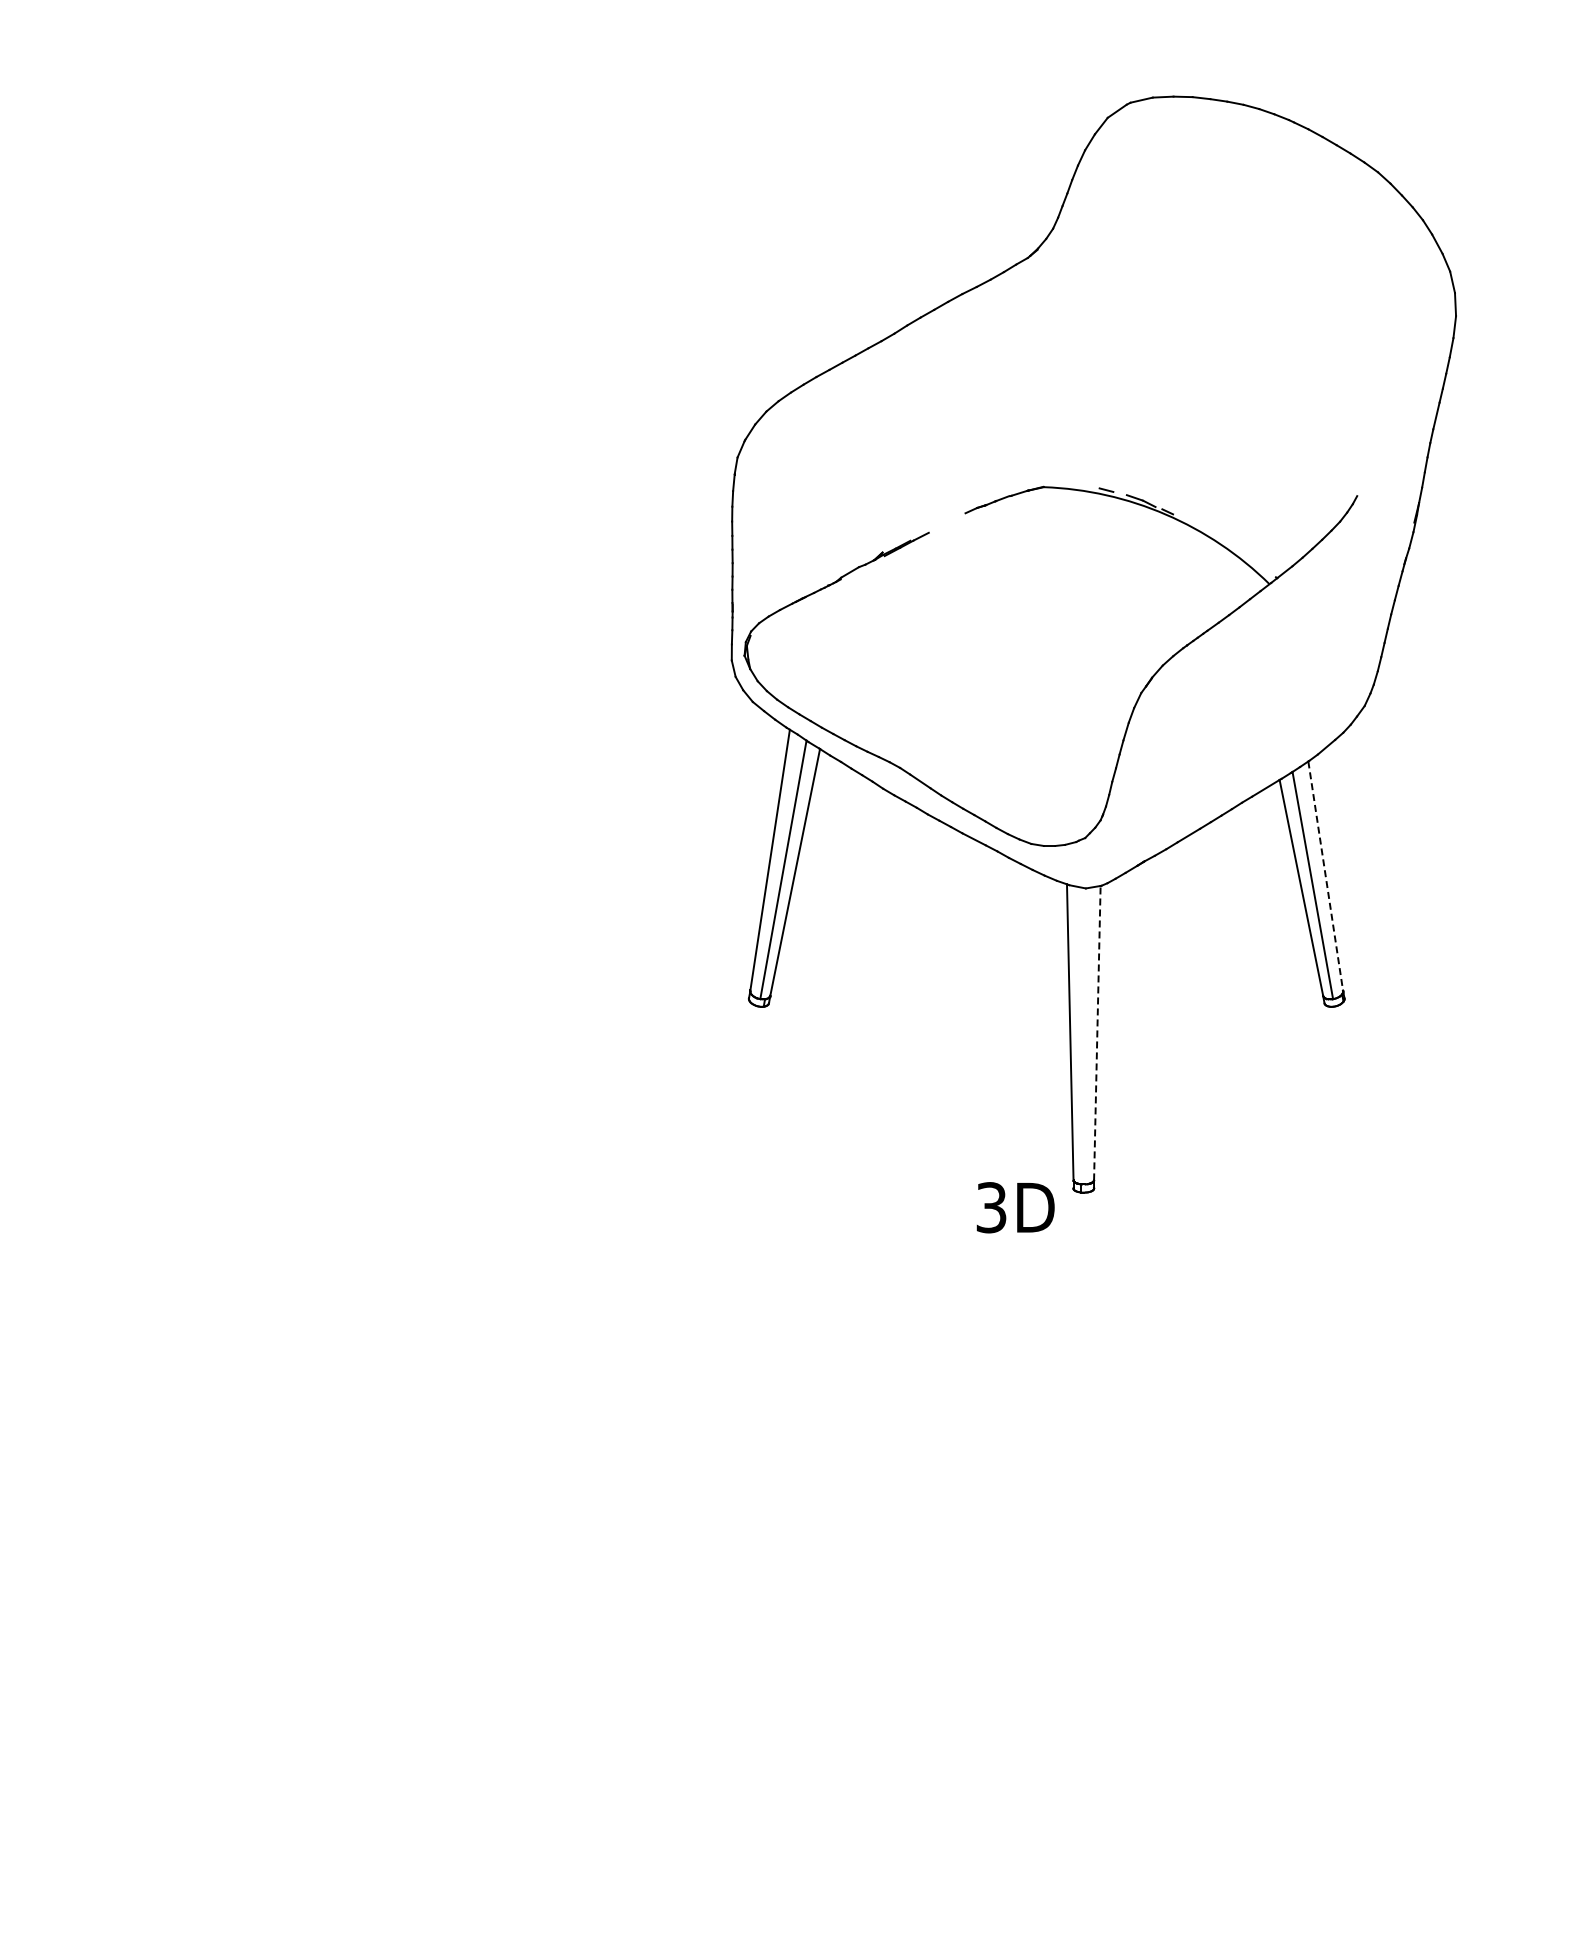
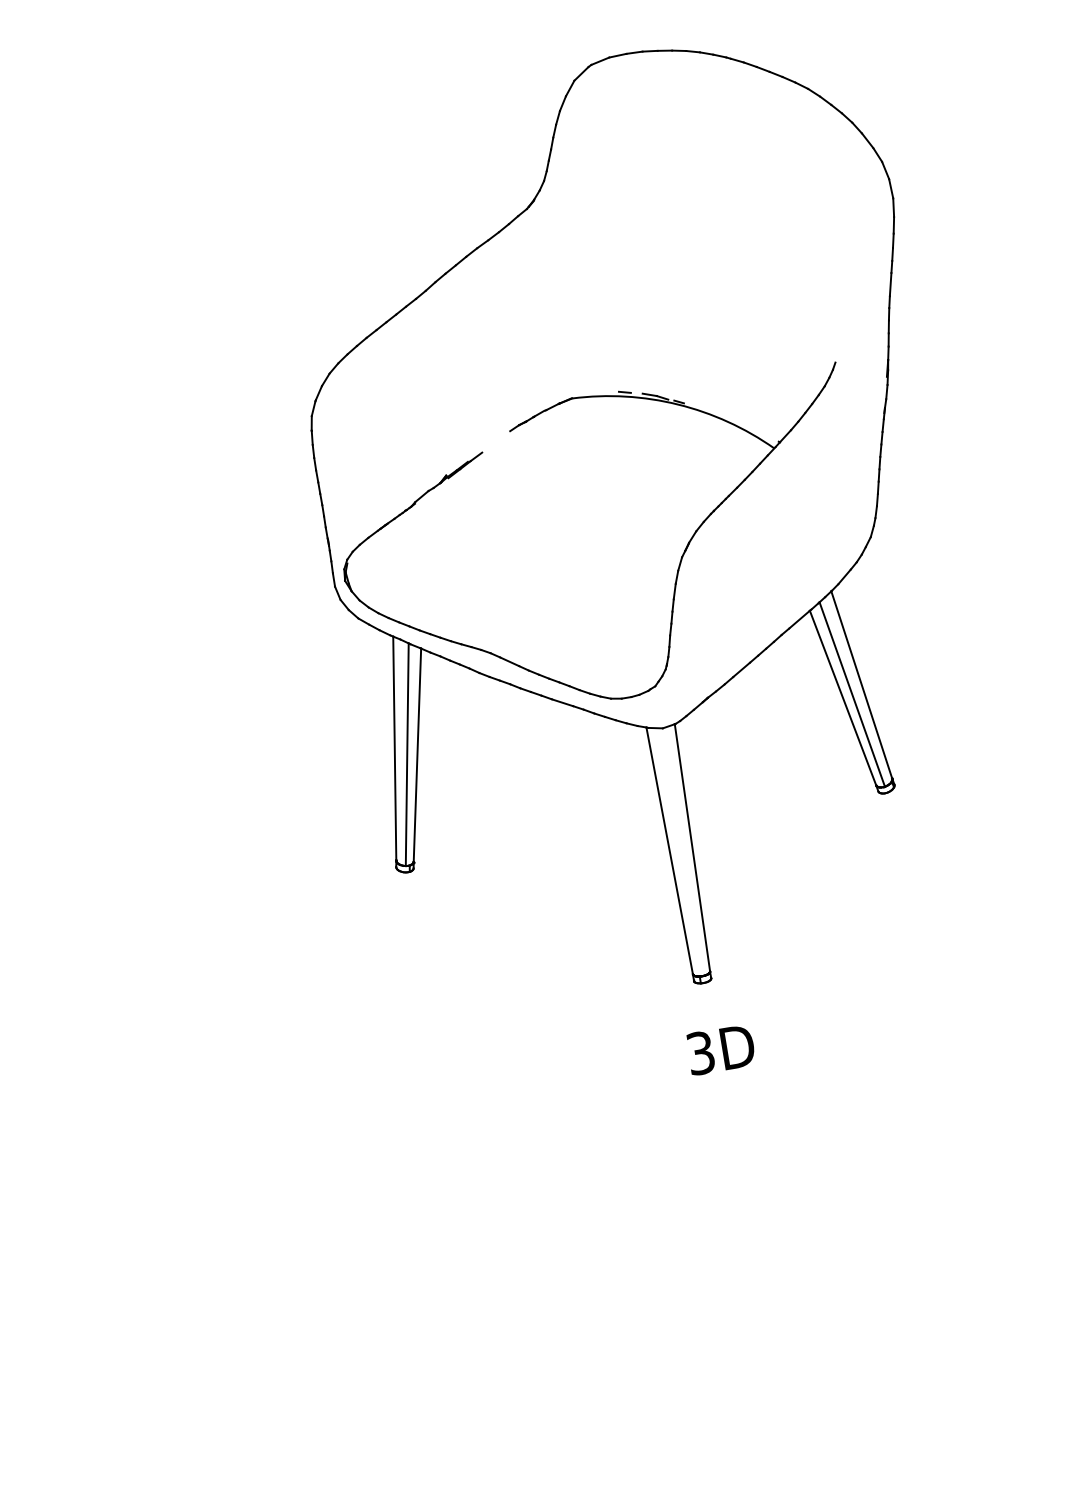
line: (1325, 875) -> (861, 684), dashed -> solid
line: (1097, 1032) -> (692, 847), dashed -> solid
text: (1015, 1207) -> (720, 1049), moved

